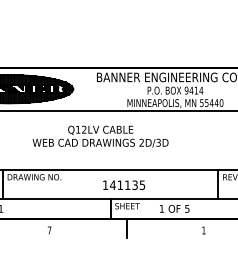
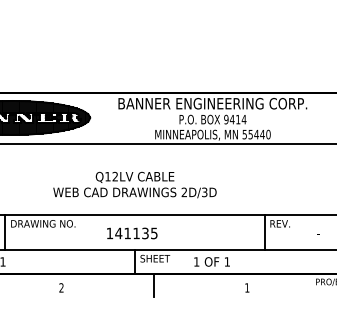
text: (100, 136) -> (134, 184), moved
text: (124, 185) -> (132, 233), moved
text: (186, 208) -> (226, 261), 5 -> 1
text: (49, 230) -> (61, 287), 7 -> 2

